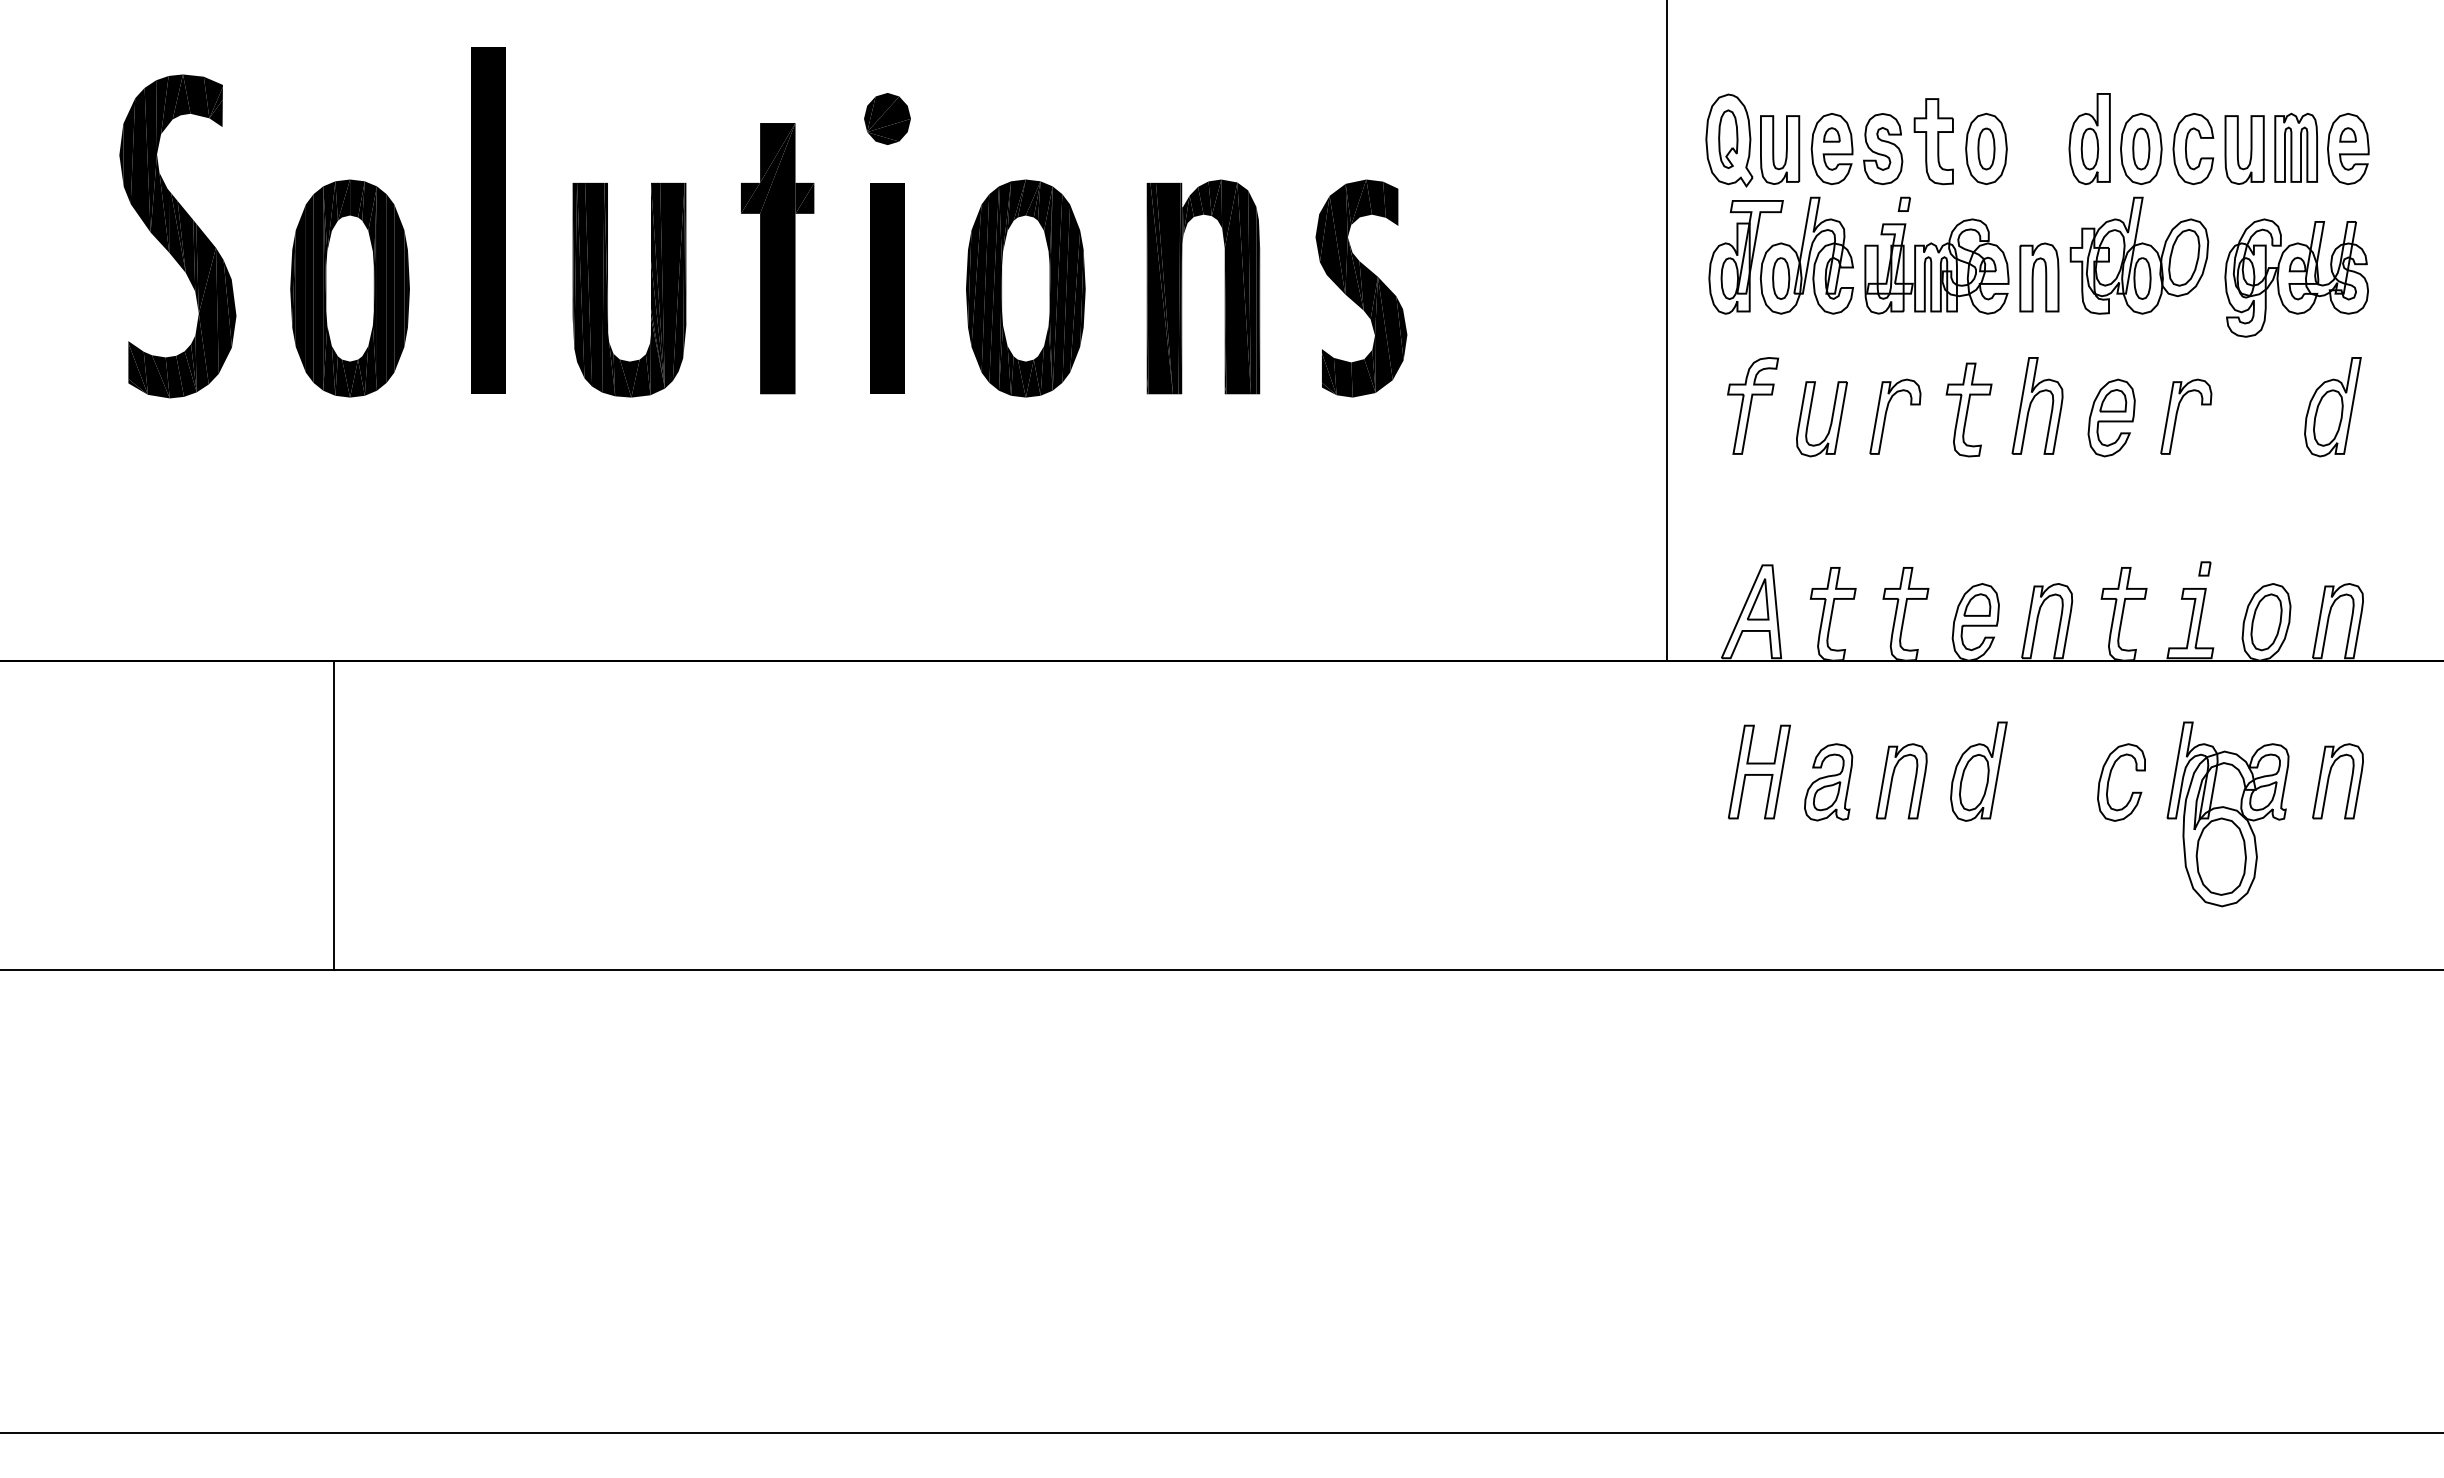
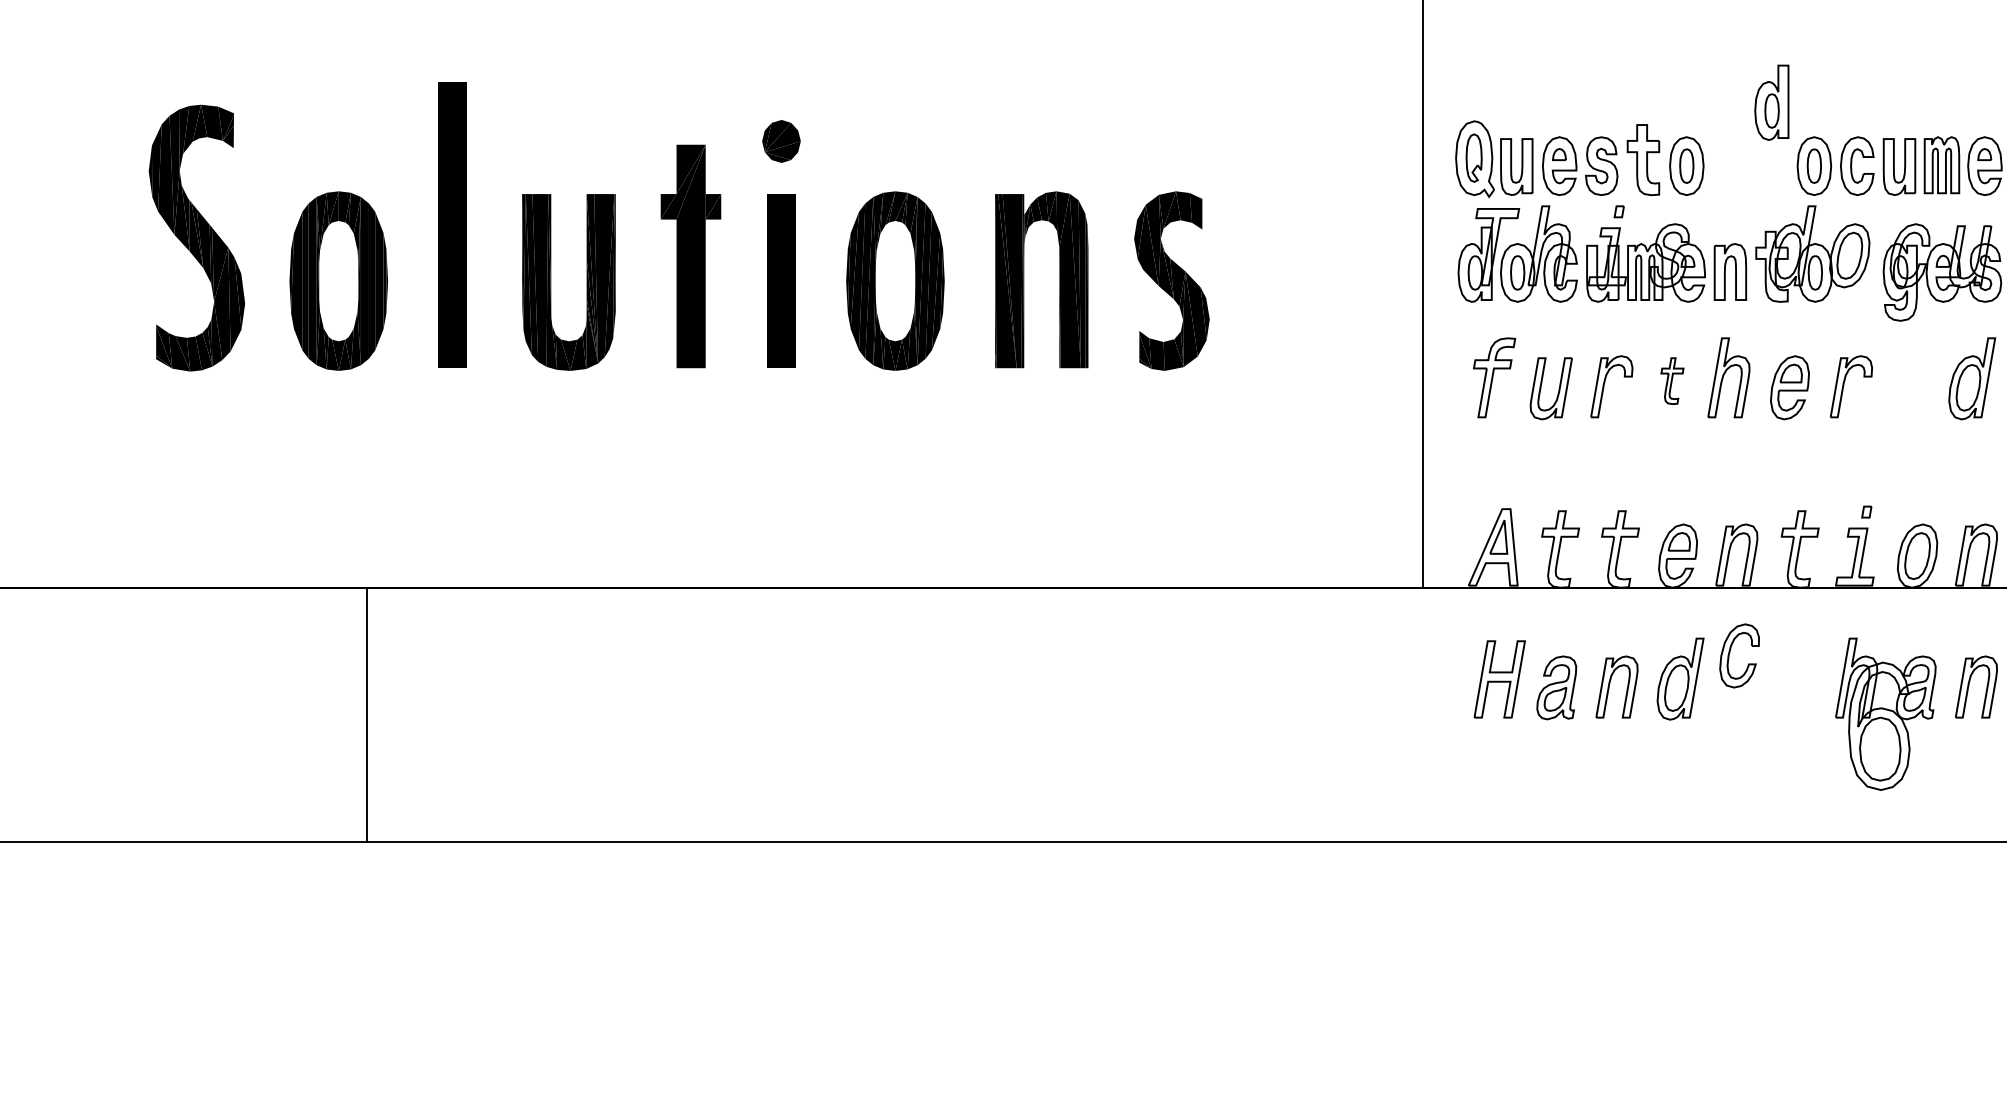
part: (2089, 139) -> (1771, 103), moved
part: (1968, 409) -> (1672, 380), size x0.6
part: (2109, 781) -> (1729, 655), moved
line: (333, 814) -> (367, 714), moved

